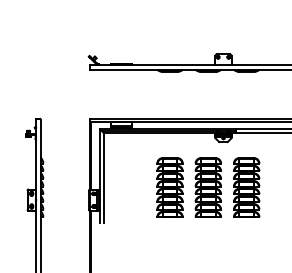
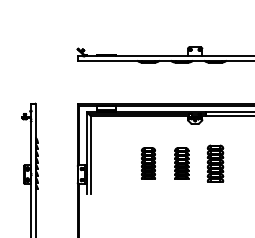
part: (169, 187) -> (148, 163), size x0.6
part: (207, 187) -> (181, 163), size x0.6
part: (246, 187) -> (215, 163), size x0.7

